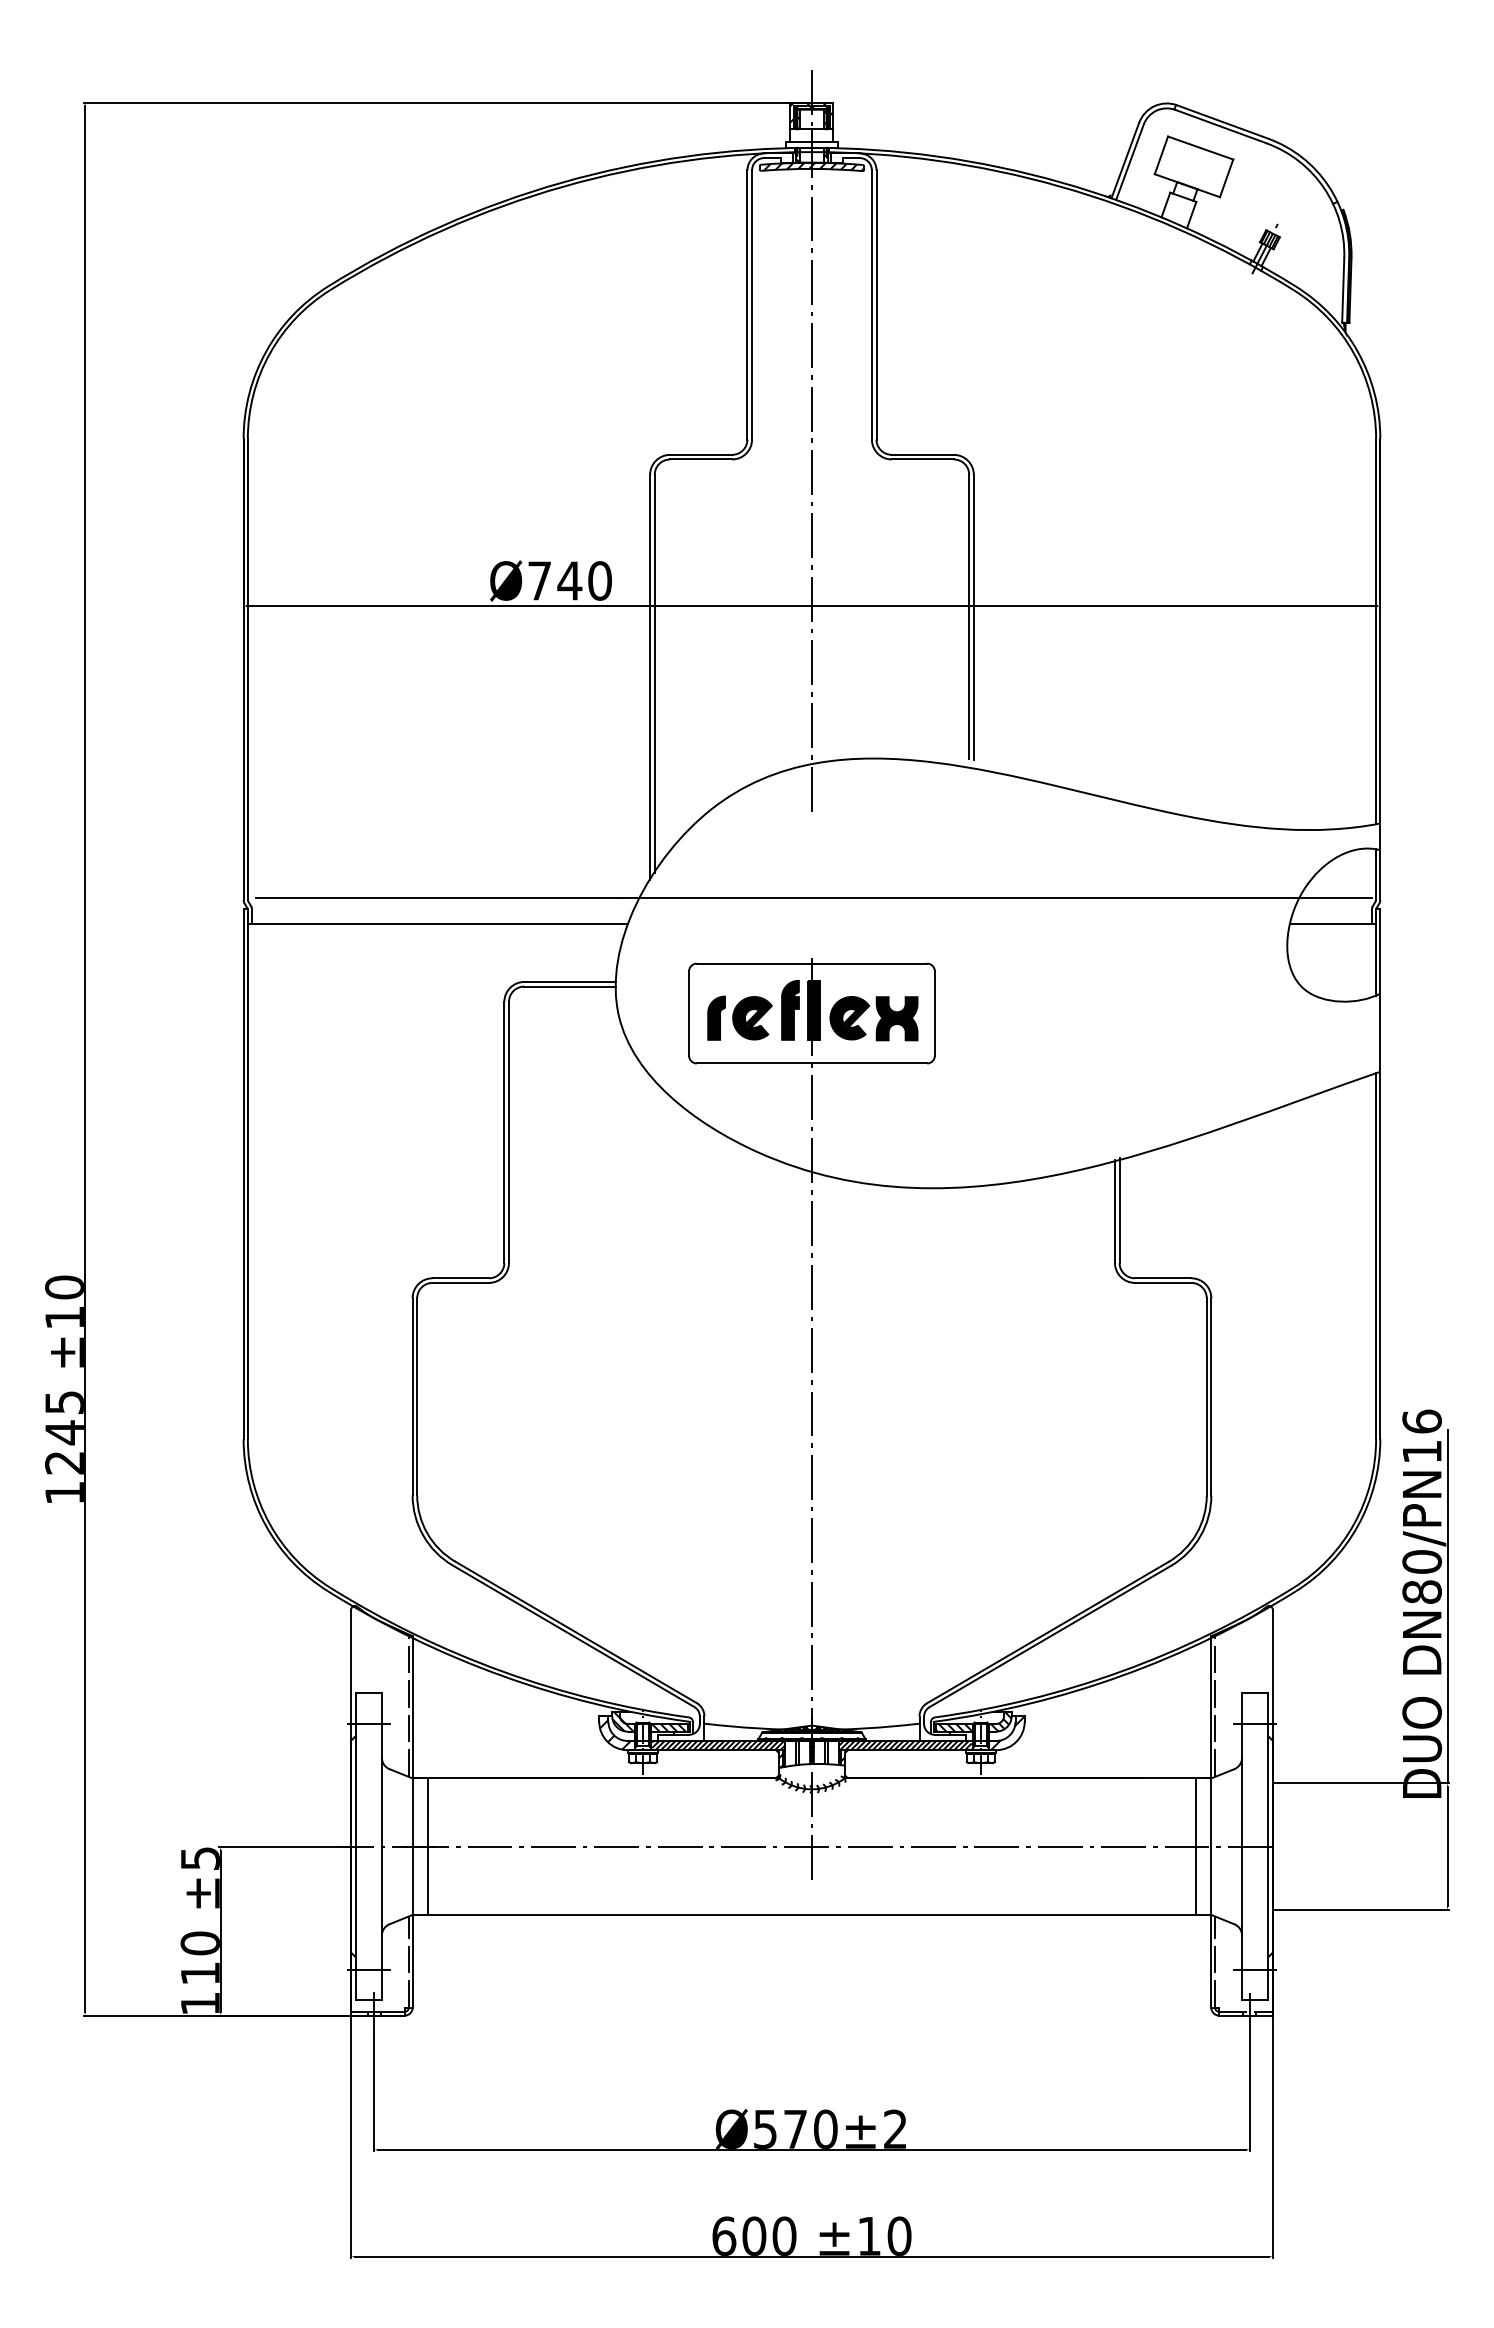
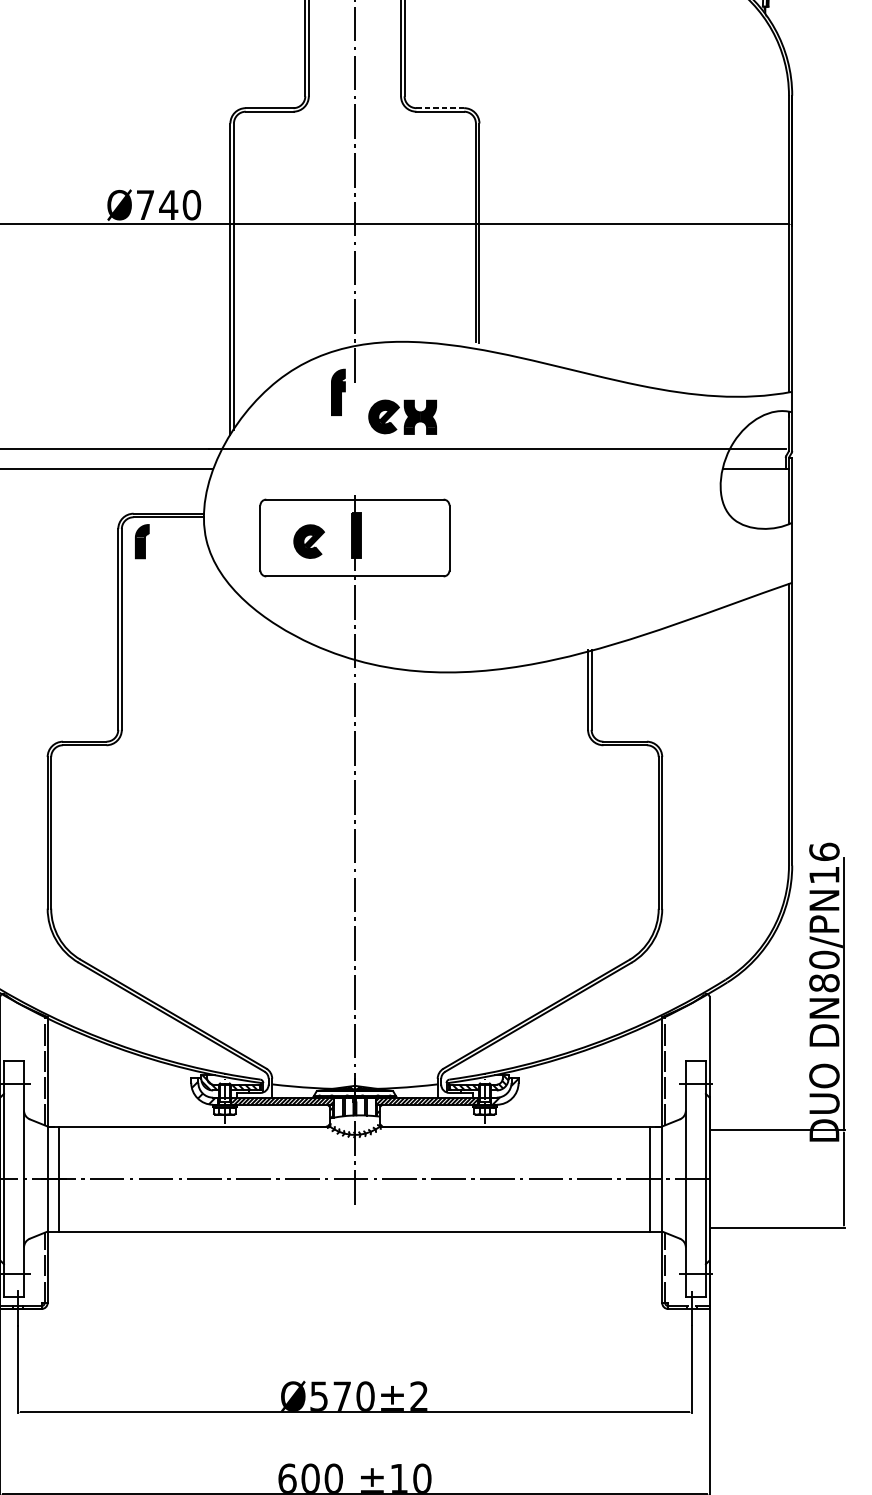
line: (923, 454) -> (440, 107), solid -> dashed
part: (790, 1010) -> (338, 392), moved
part: (716, 1017) -> (142, 541), moved
part: (873, 1018) -> (402, 417), moved

